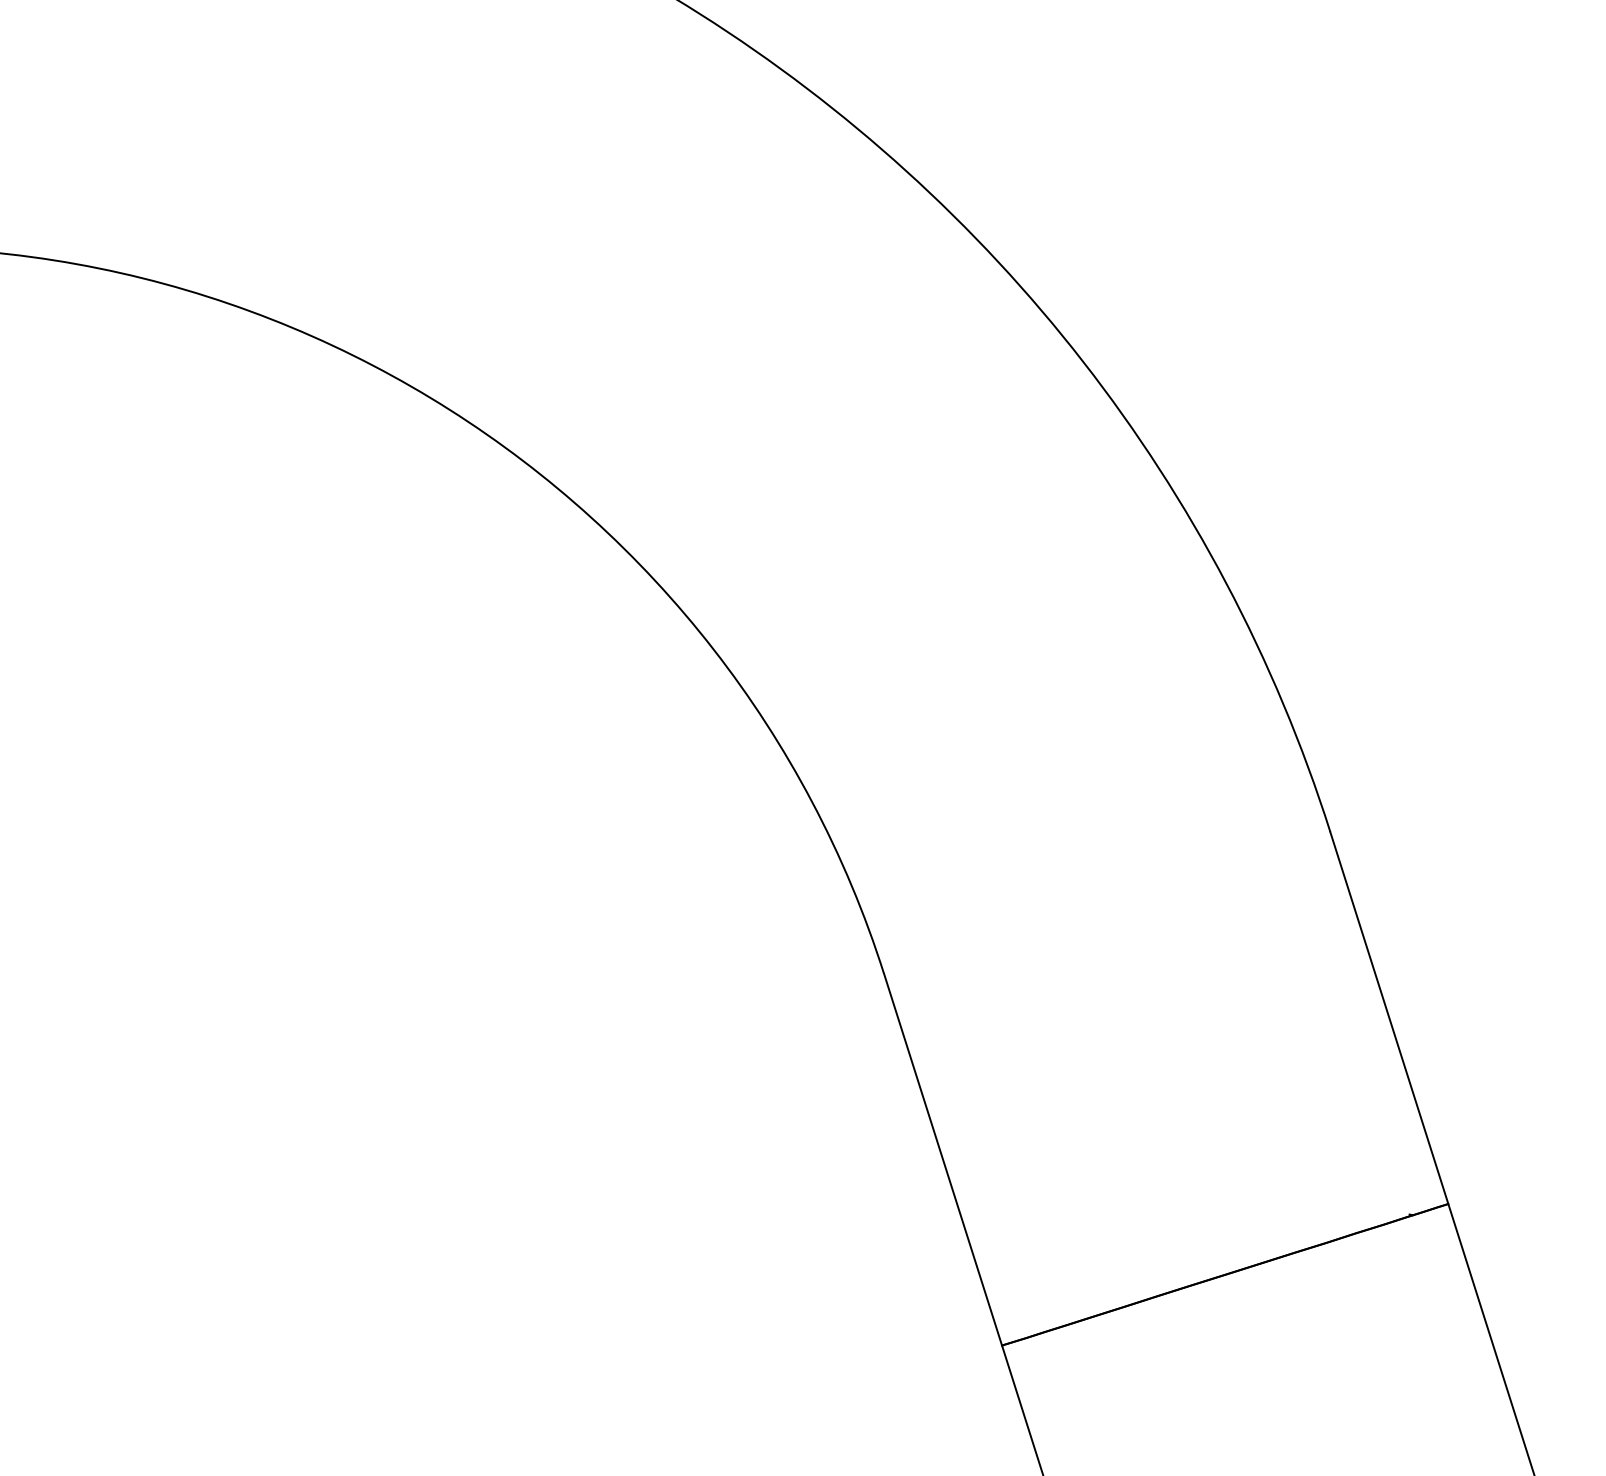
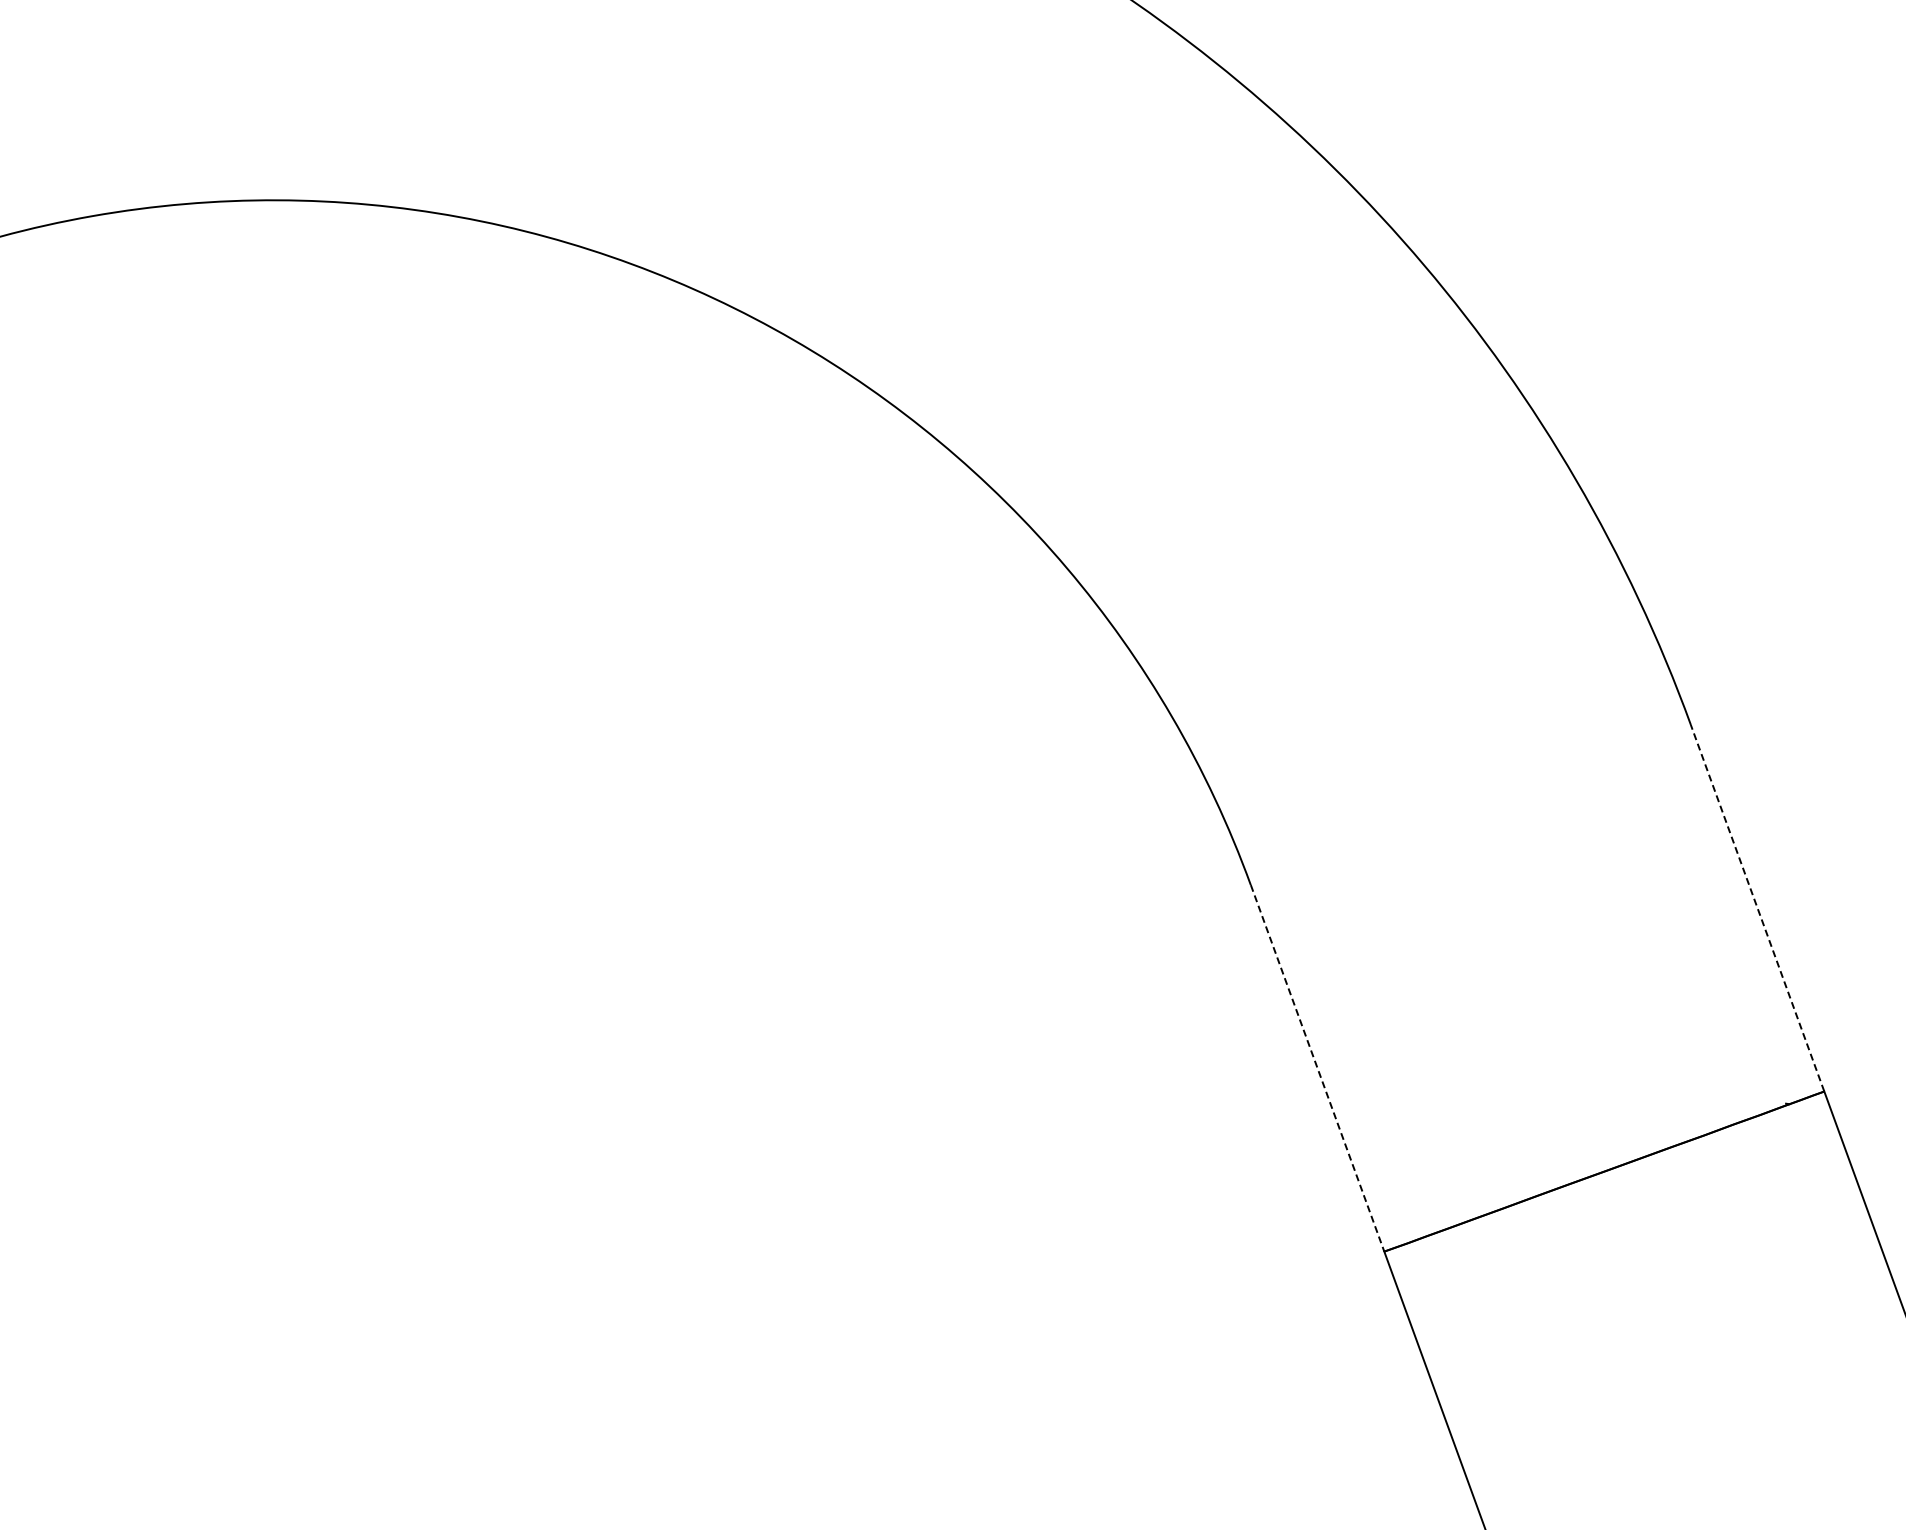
line: (1389, 1017) -> (1757, 907), solid -> dashed
line: (942, 1159) -> (1317, 1068), solid -> dashed

